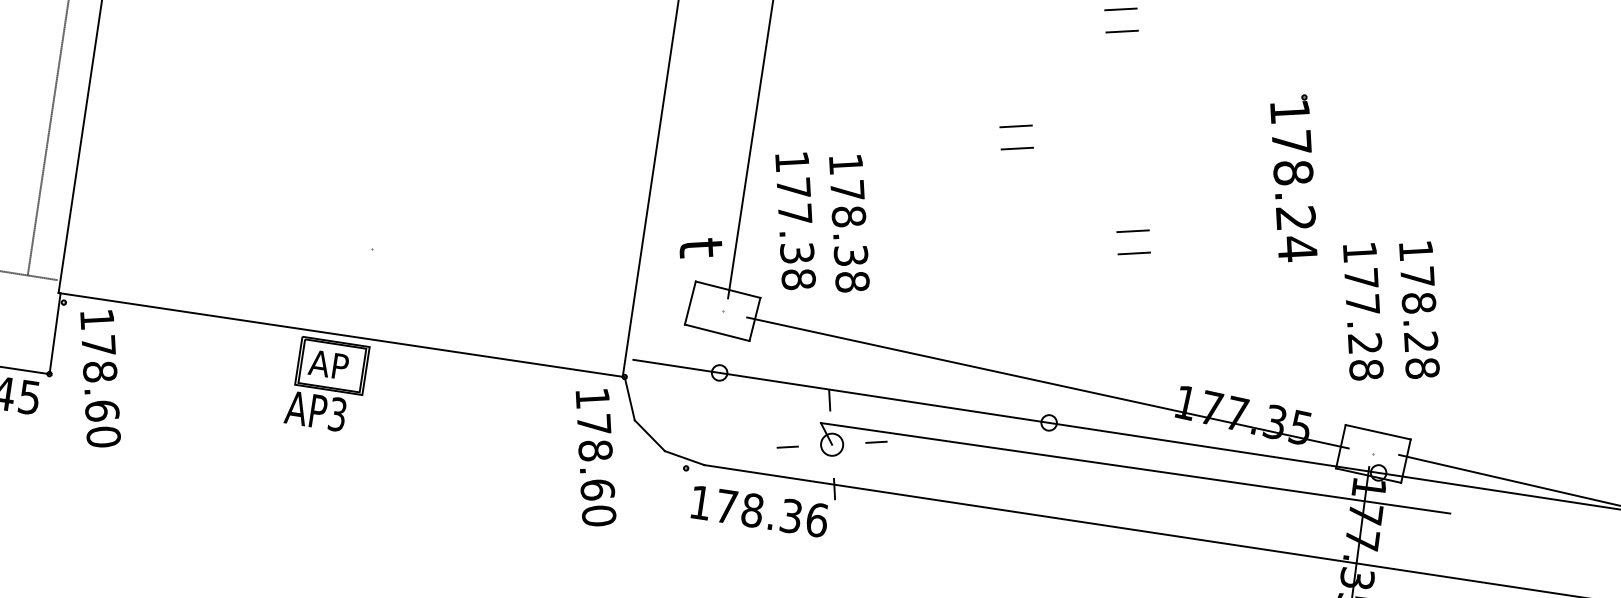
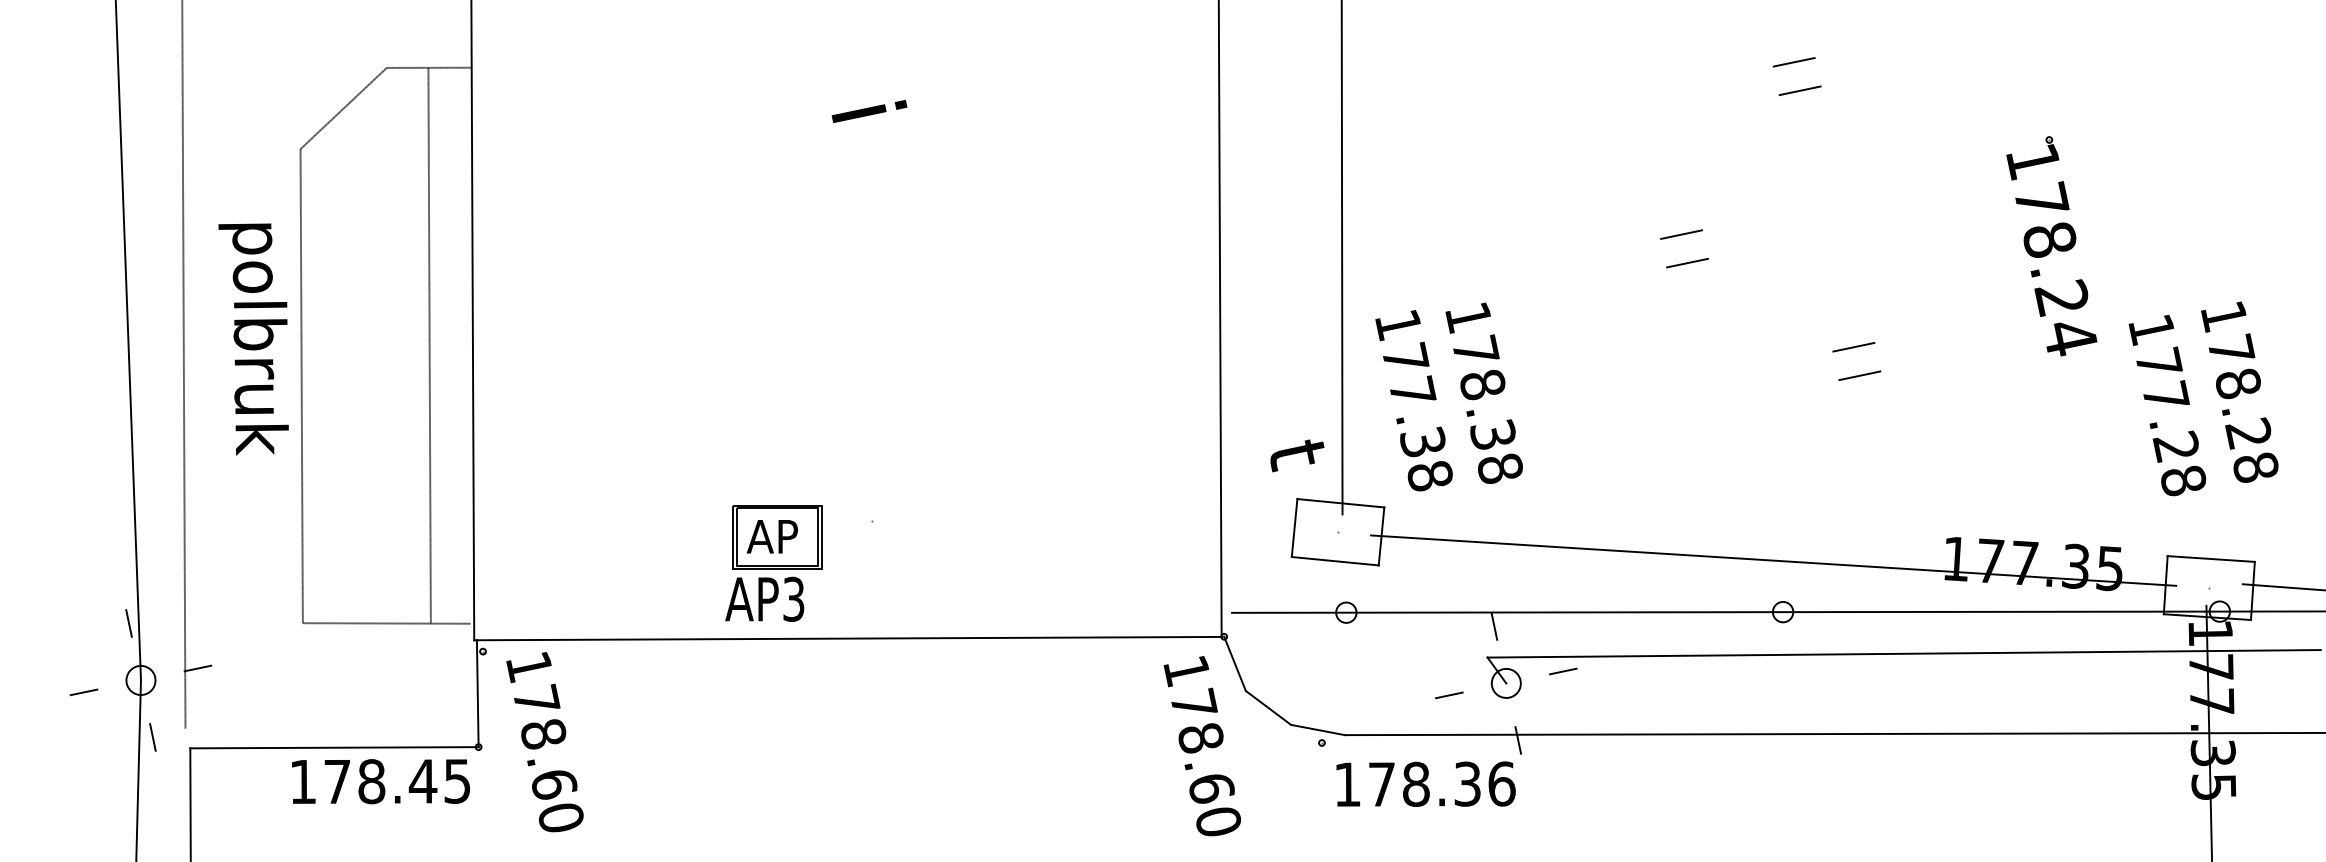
part: (326, 385) -> (773, 563), moved

